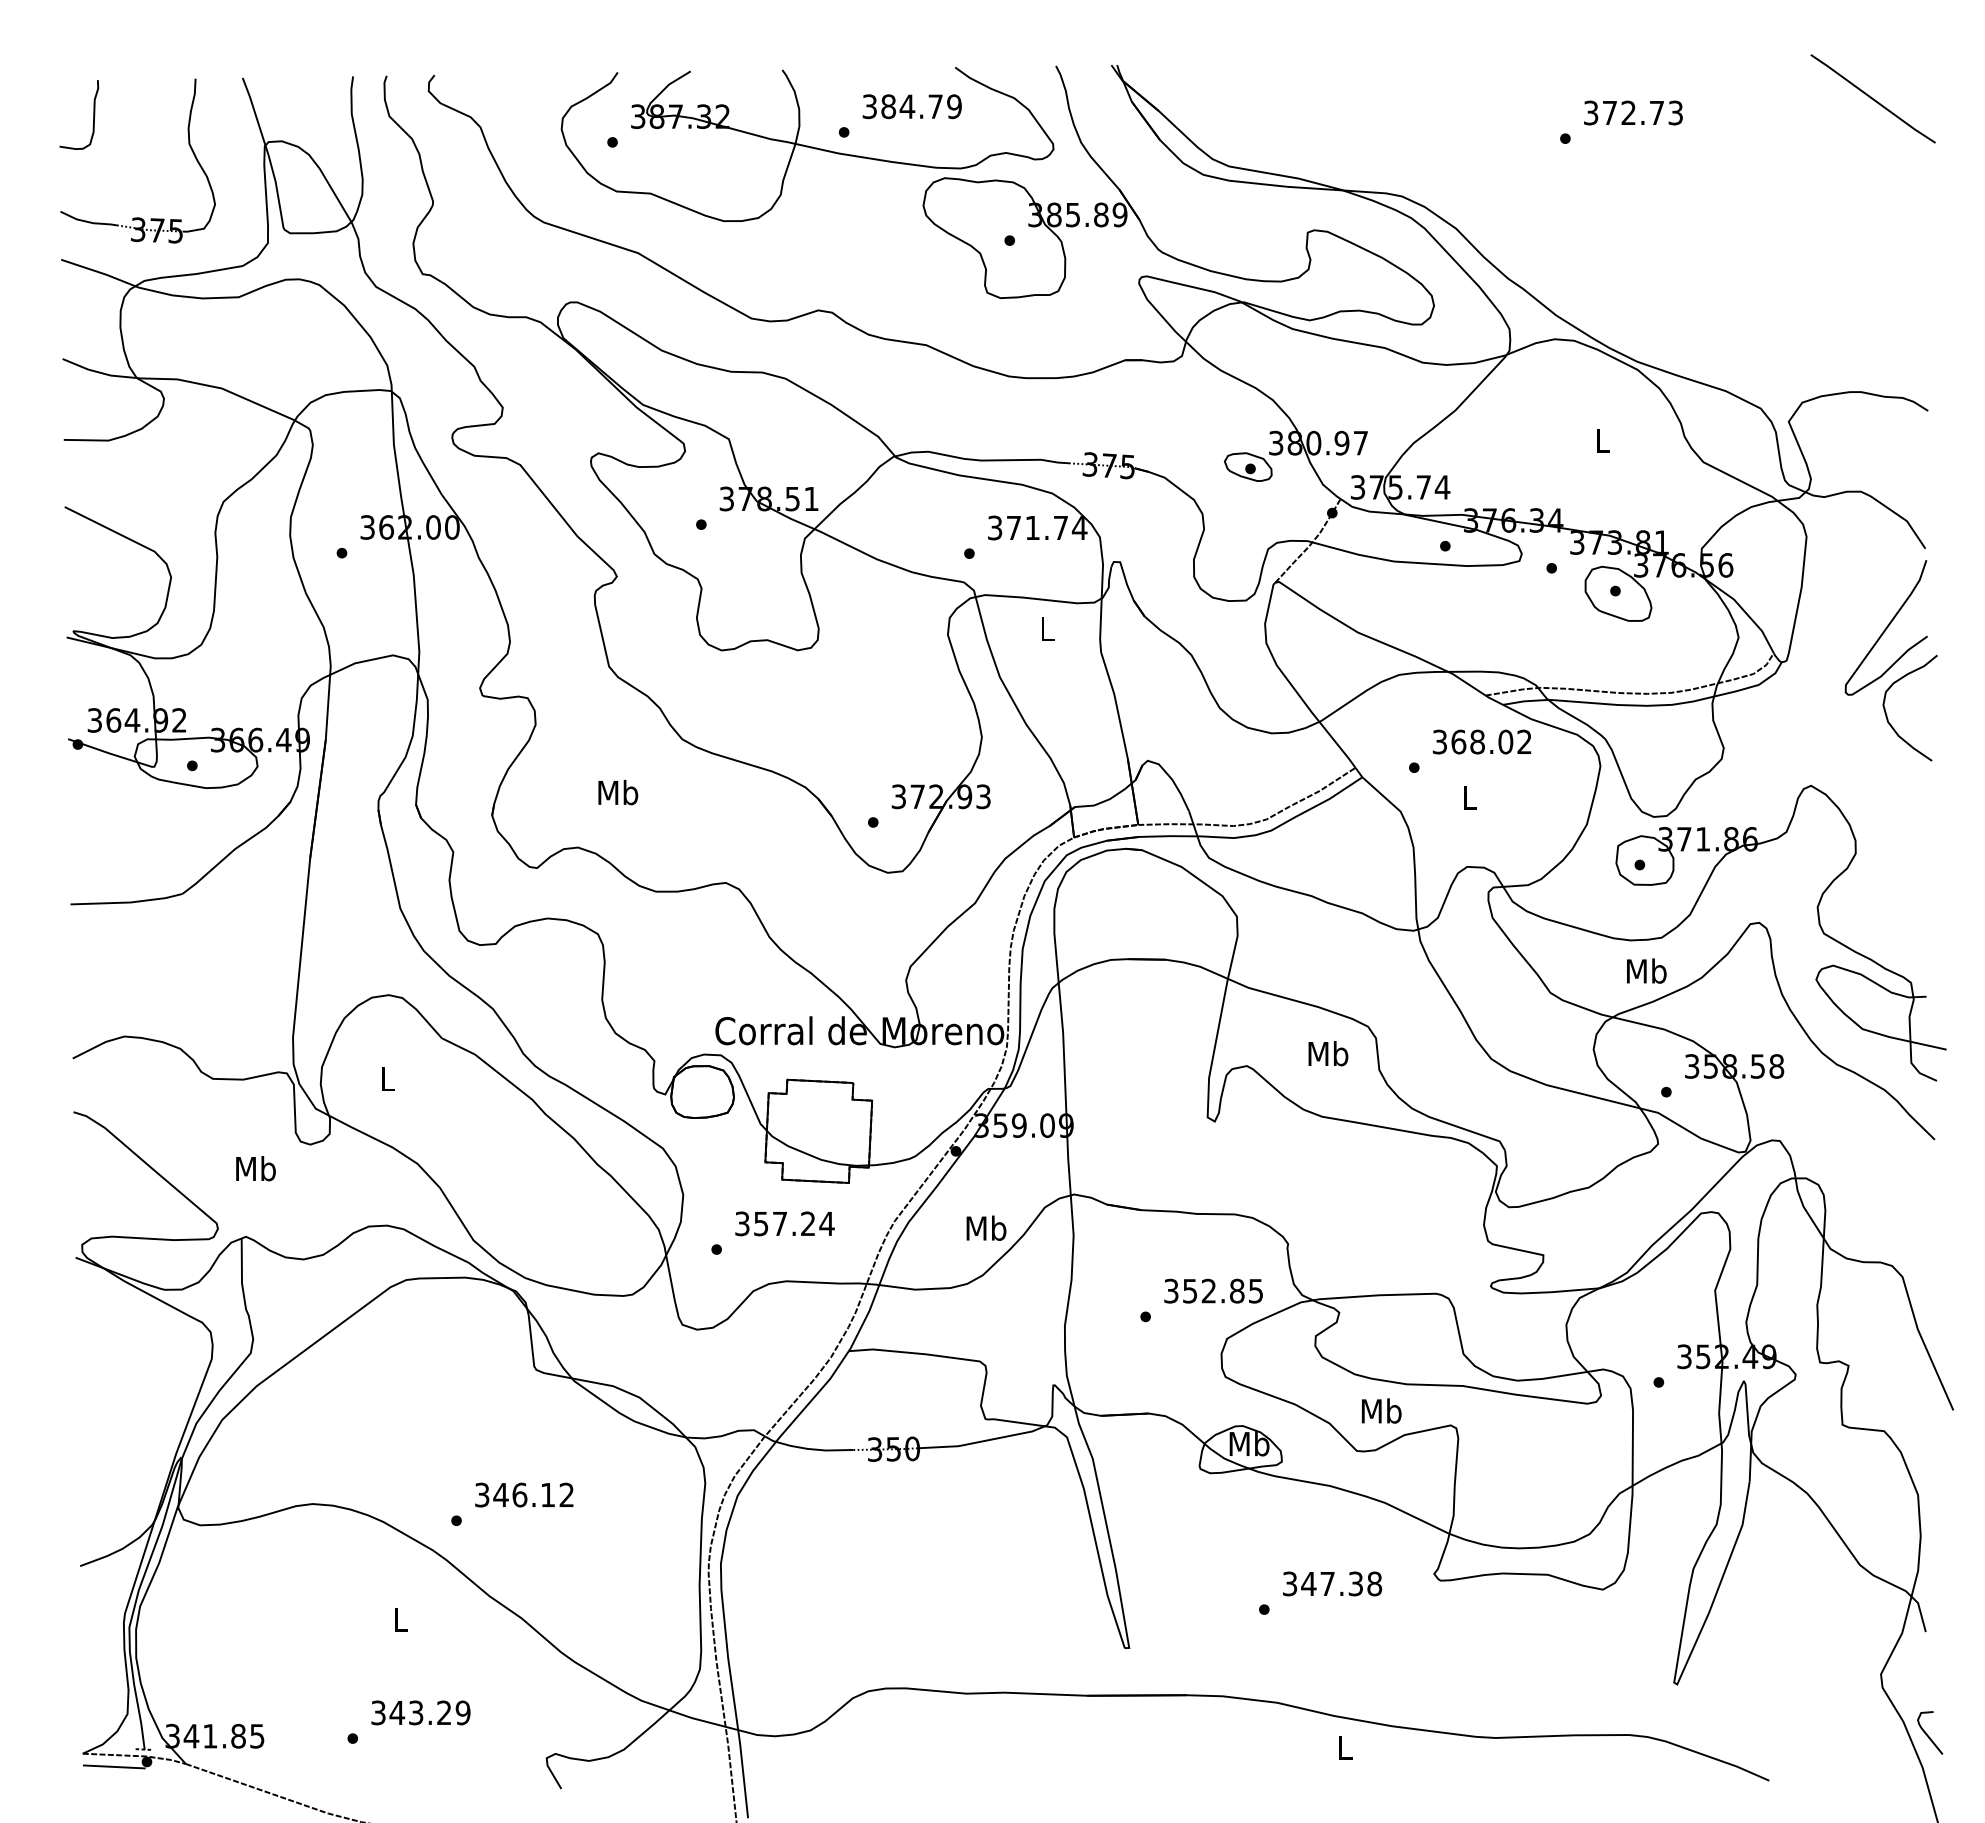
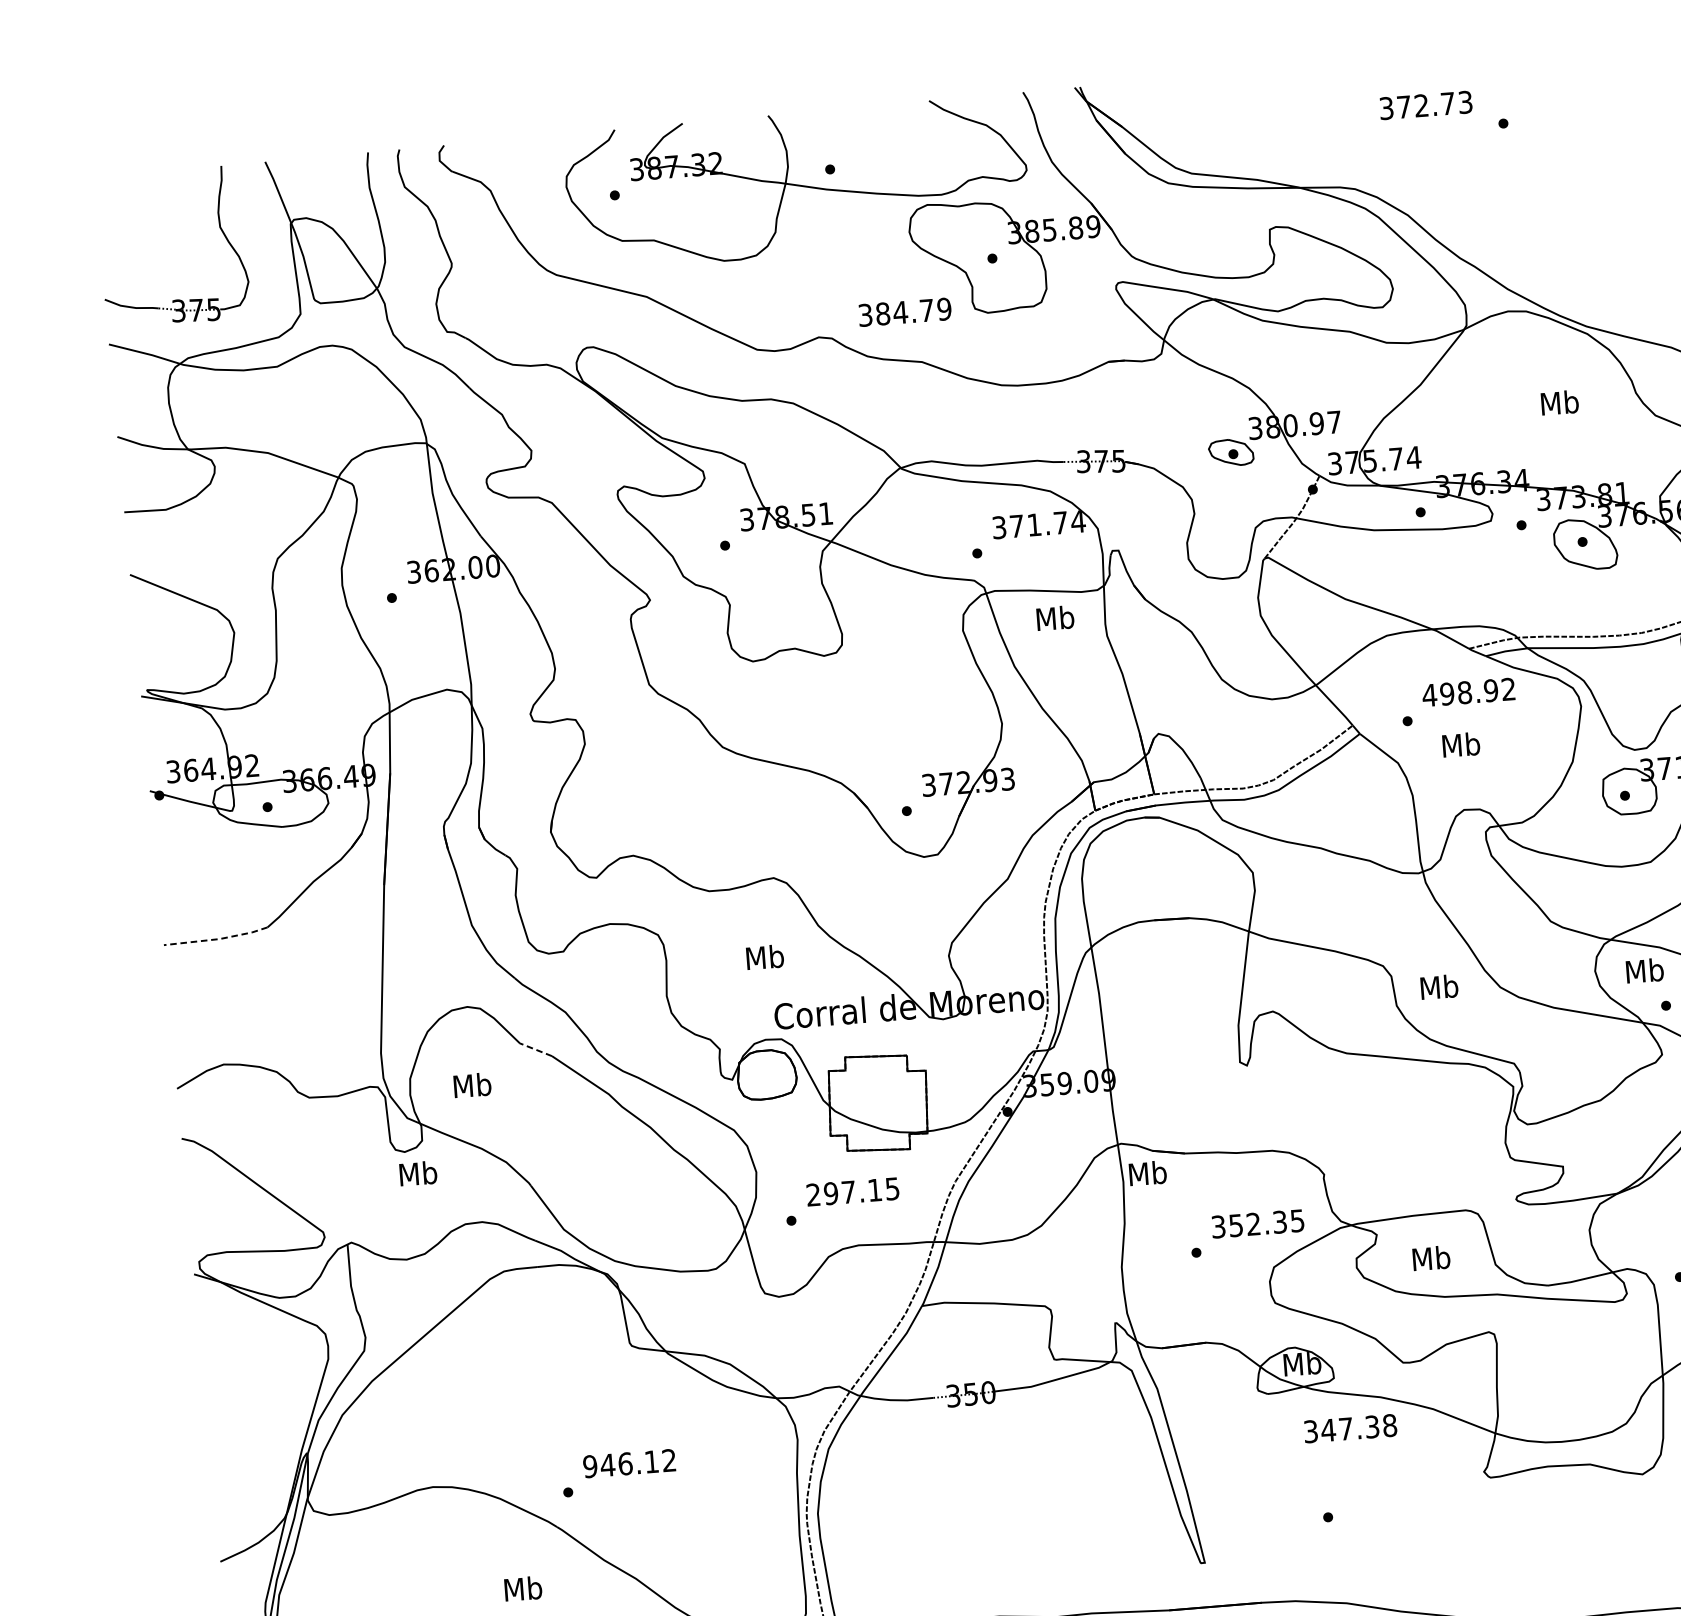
text: (911, 106) -> (904, 312), moved
text: (1633, 112) -> (1426, 104), moved
curve: (93, 114) -> (128, 206), removed
text: (1602, 440) -> (1559, 402), L -> Mb
text: (1047, 628) -> (1055, 617), L -> Mb
text: (1472, 741) -> (1460, 692), 368.02 -> 498.92
text: (618, 792) -> (765, 957), moved
text: (1469, 796) -> (1461, 744), L -> Mb
line: (127, 902) -> (216, 939), solid -> dashed
text: (1646, 970) -> (1644, 970), moved
line: (458, 1046) -> (536, 1049), solid -> dashed
text: (1328, 1053) -> (1439, 986), moved
text: (387, 1078) -> (472, 1084), L -> Mb
text: (255, 1168) -> (417, 1173), moved
text: (784, 1223) -> (852, 1191), 357.24 -> 297.15
text: (986, 1227) -> (1147, 1172), moved
text: (1237, 1290) -> (1280, 1221), 352.85 -> 352.35
text: (1381, 1410) -> (1431, 1257), moved
text: (481, 1494) -> (589, 1466), 346.12 -> 946.12
text: (1332, 1583) -> (1350, 1428), moved
text: (400, 1619) -> (523, 1588), L -> Mb

